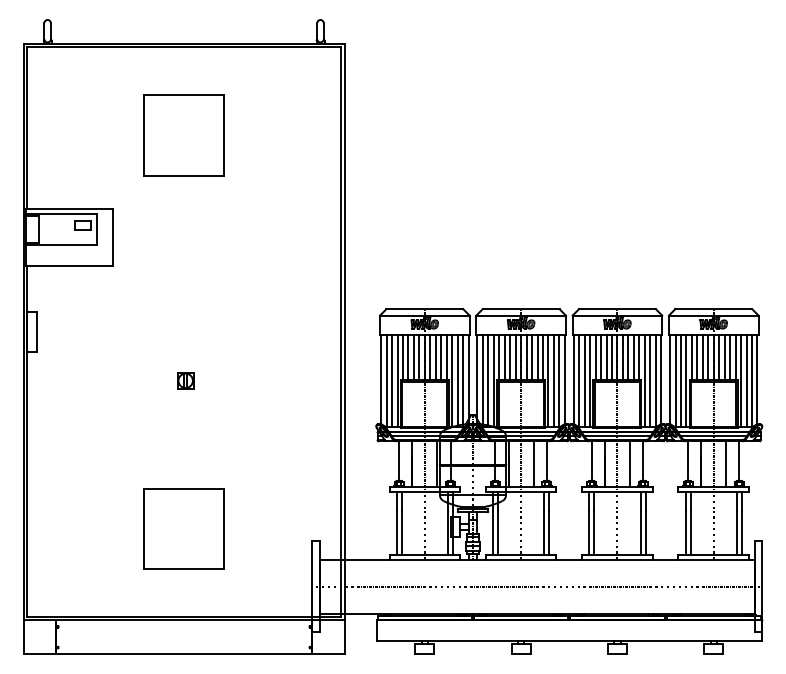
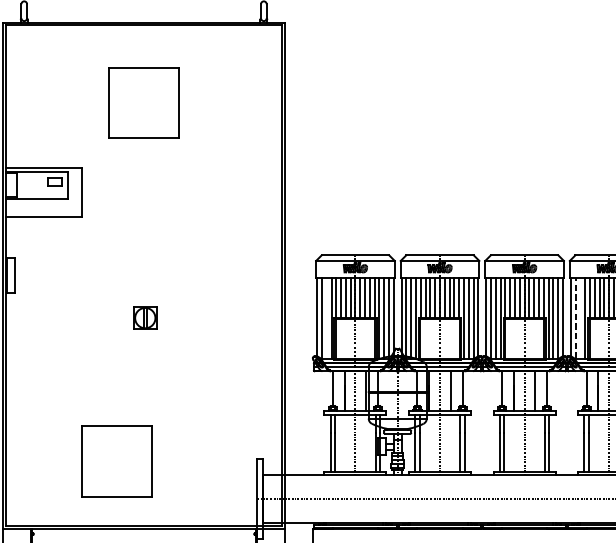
part: (185, 380) -> (145, 317), size x1.6
line: (392, 380) -> (327, 317), removed
line: (675, 380) -> (575, 317), solid -> dashed
line: (680, 380) -> (579, 317), removed
part: (183, 528) -> (116, 461), moved

